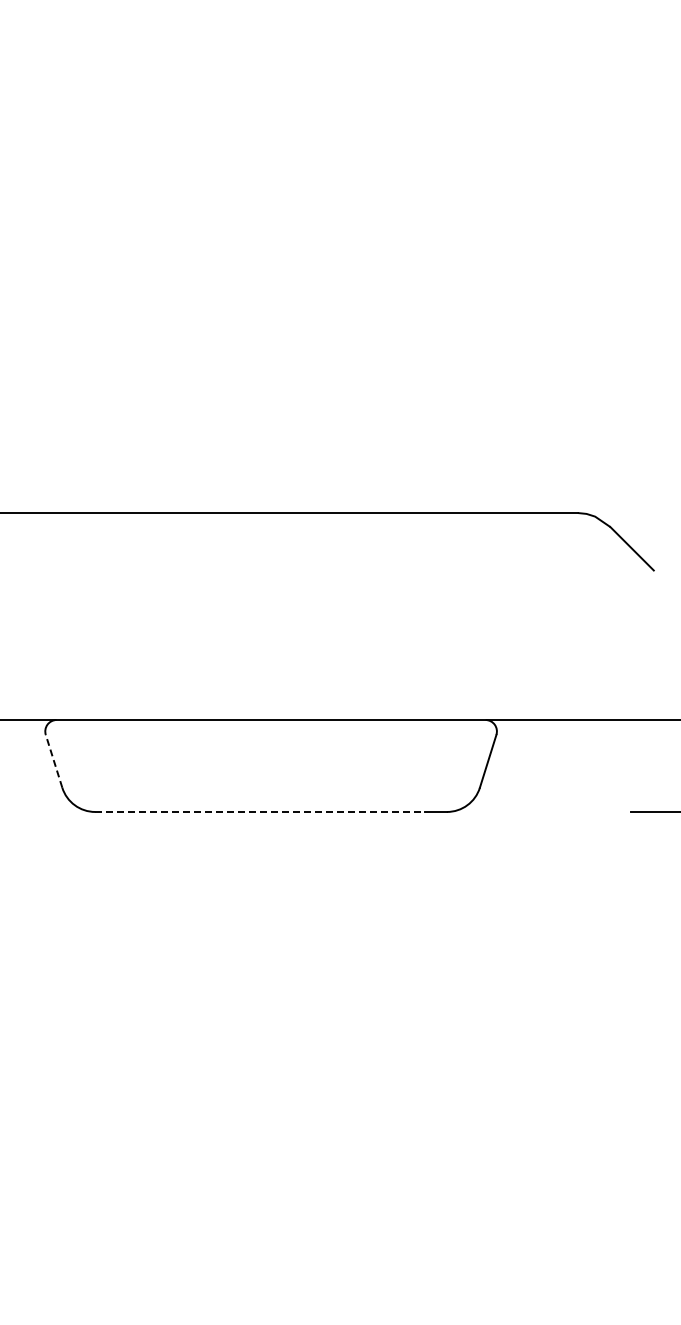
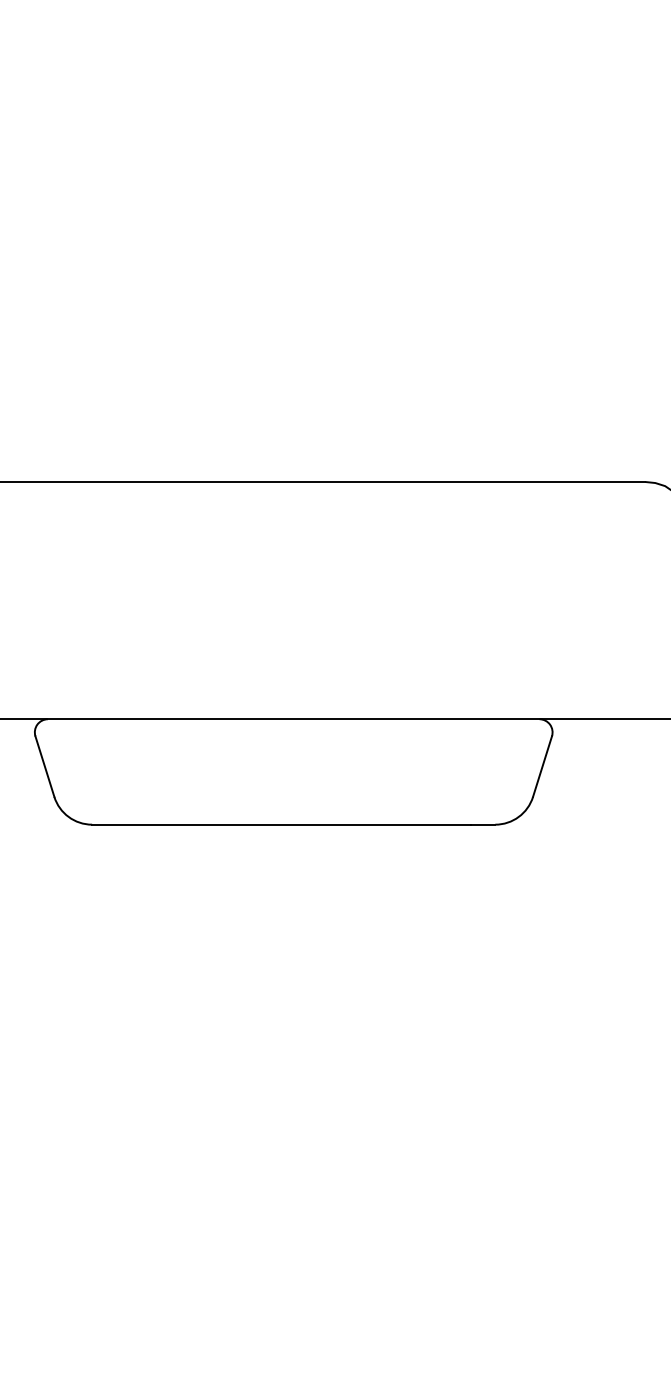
line: (54, 761) -> (45, 766), dashed -> solid
line: (260, 811) -> (281, 824), dashed -> solid

